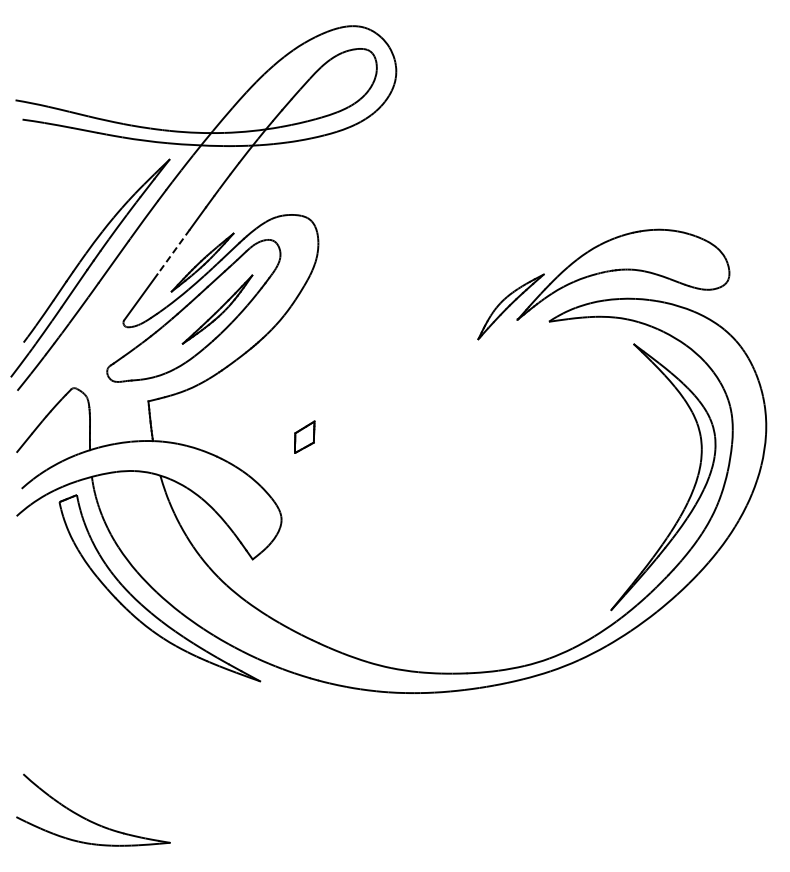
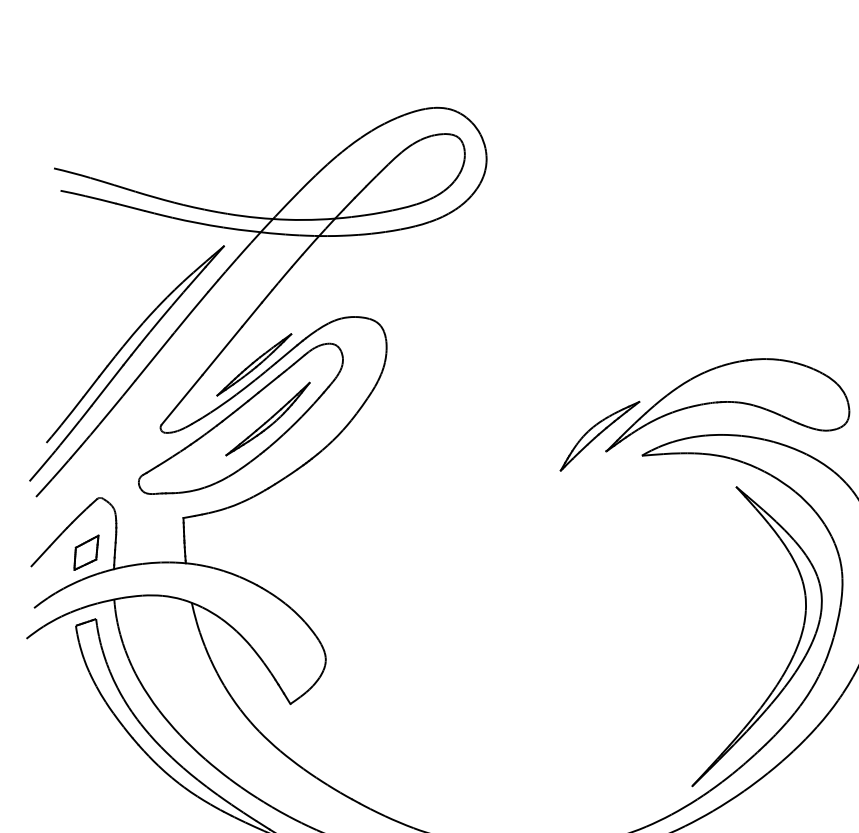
line: (173, 252) -> (222, 351), dashed -> solid
part: (304, 436) -> (86, 551), moved

